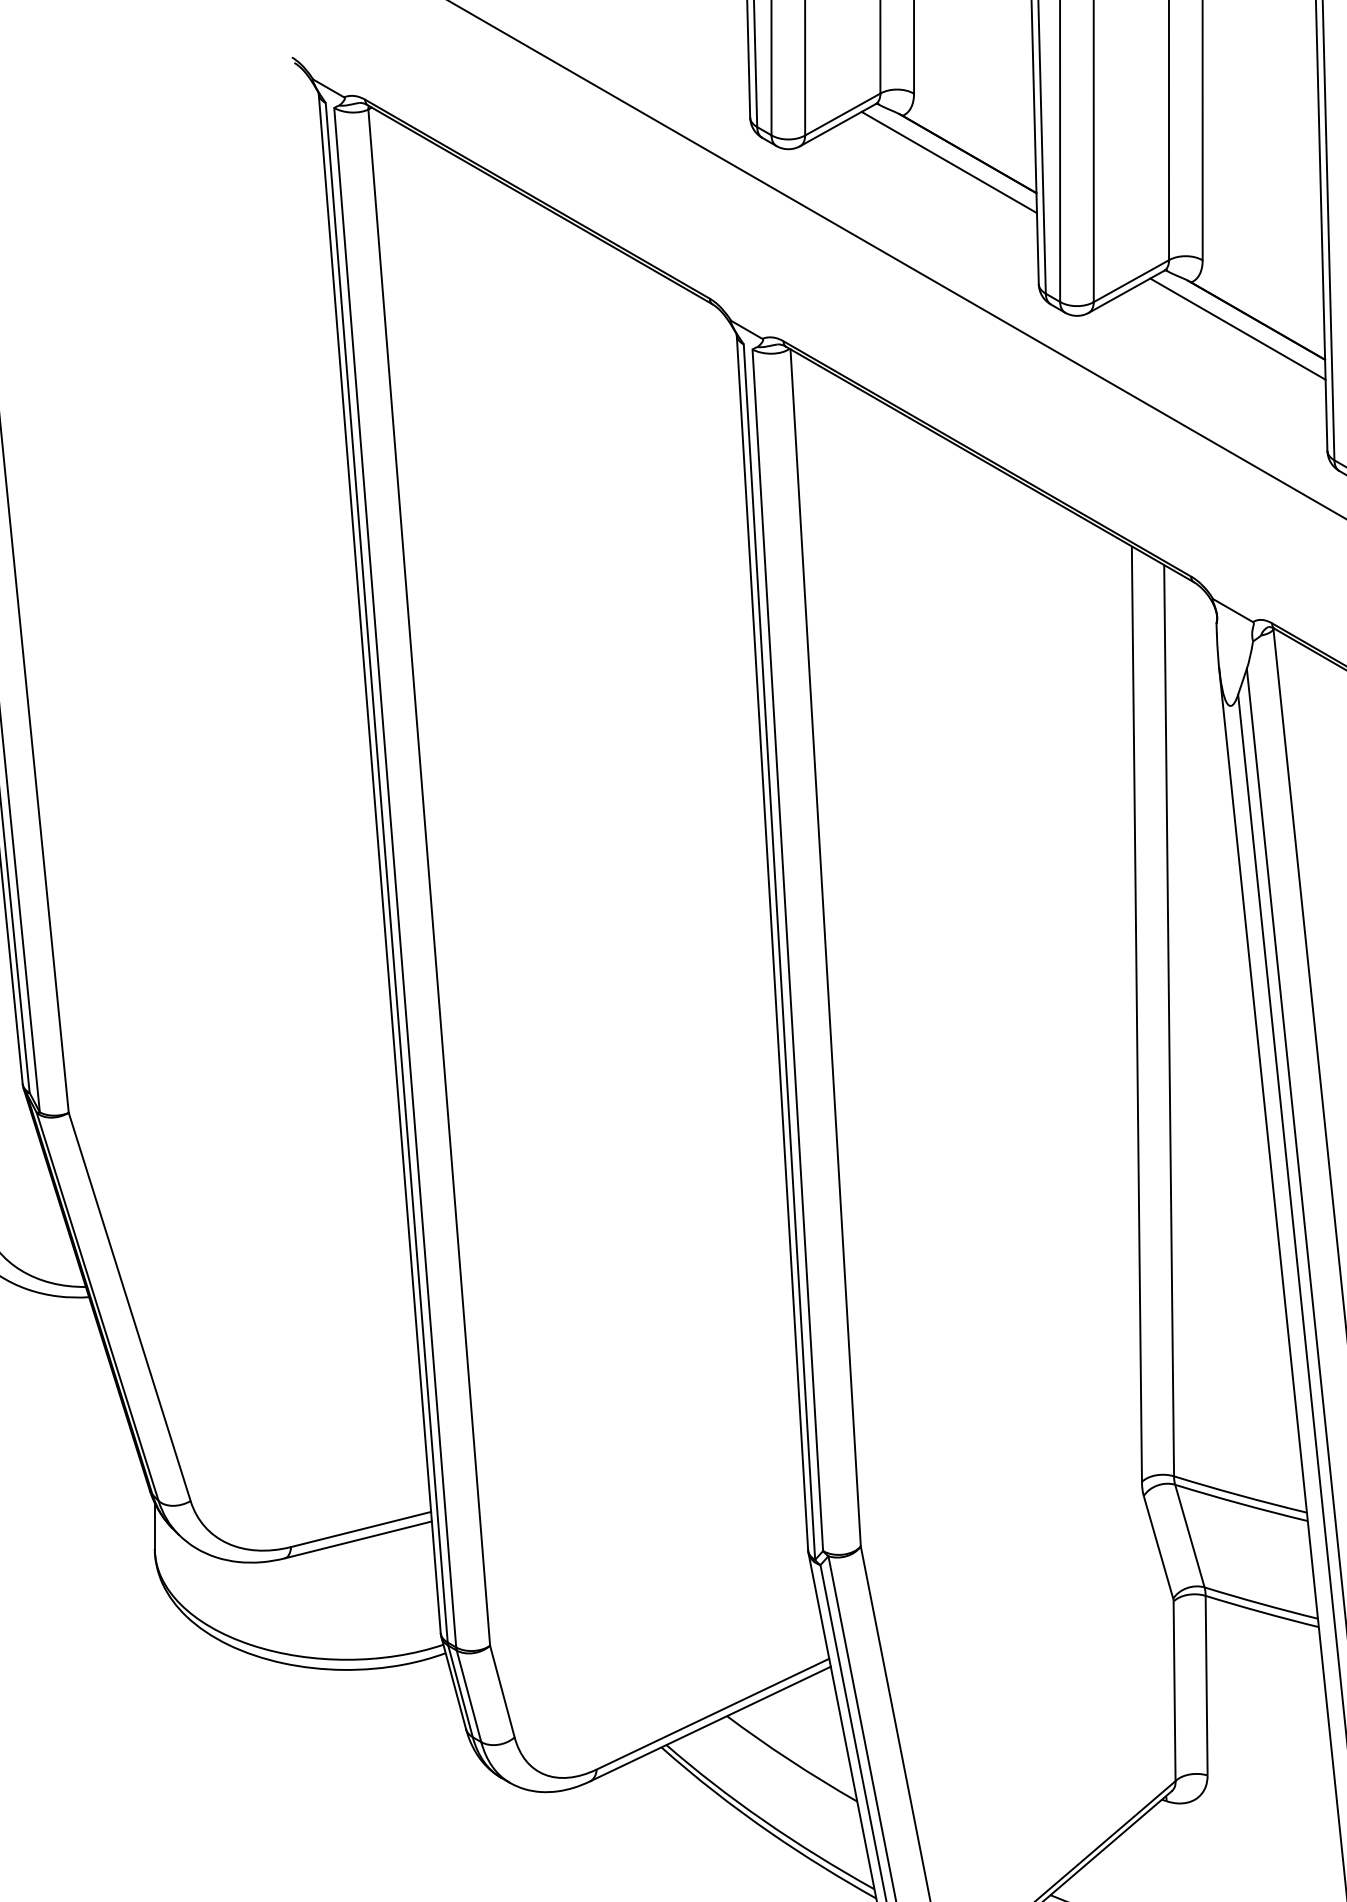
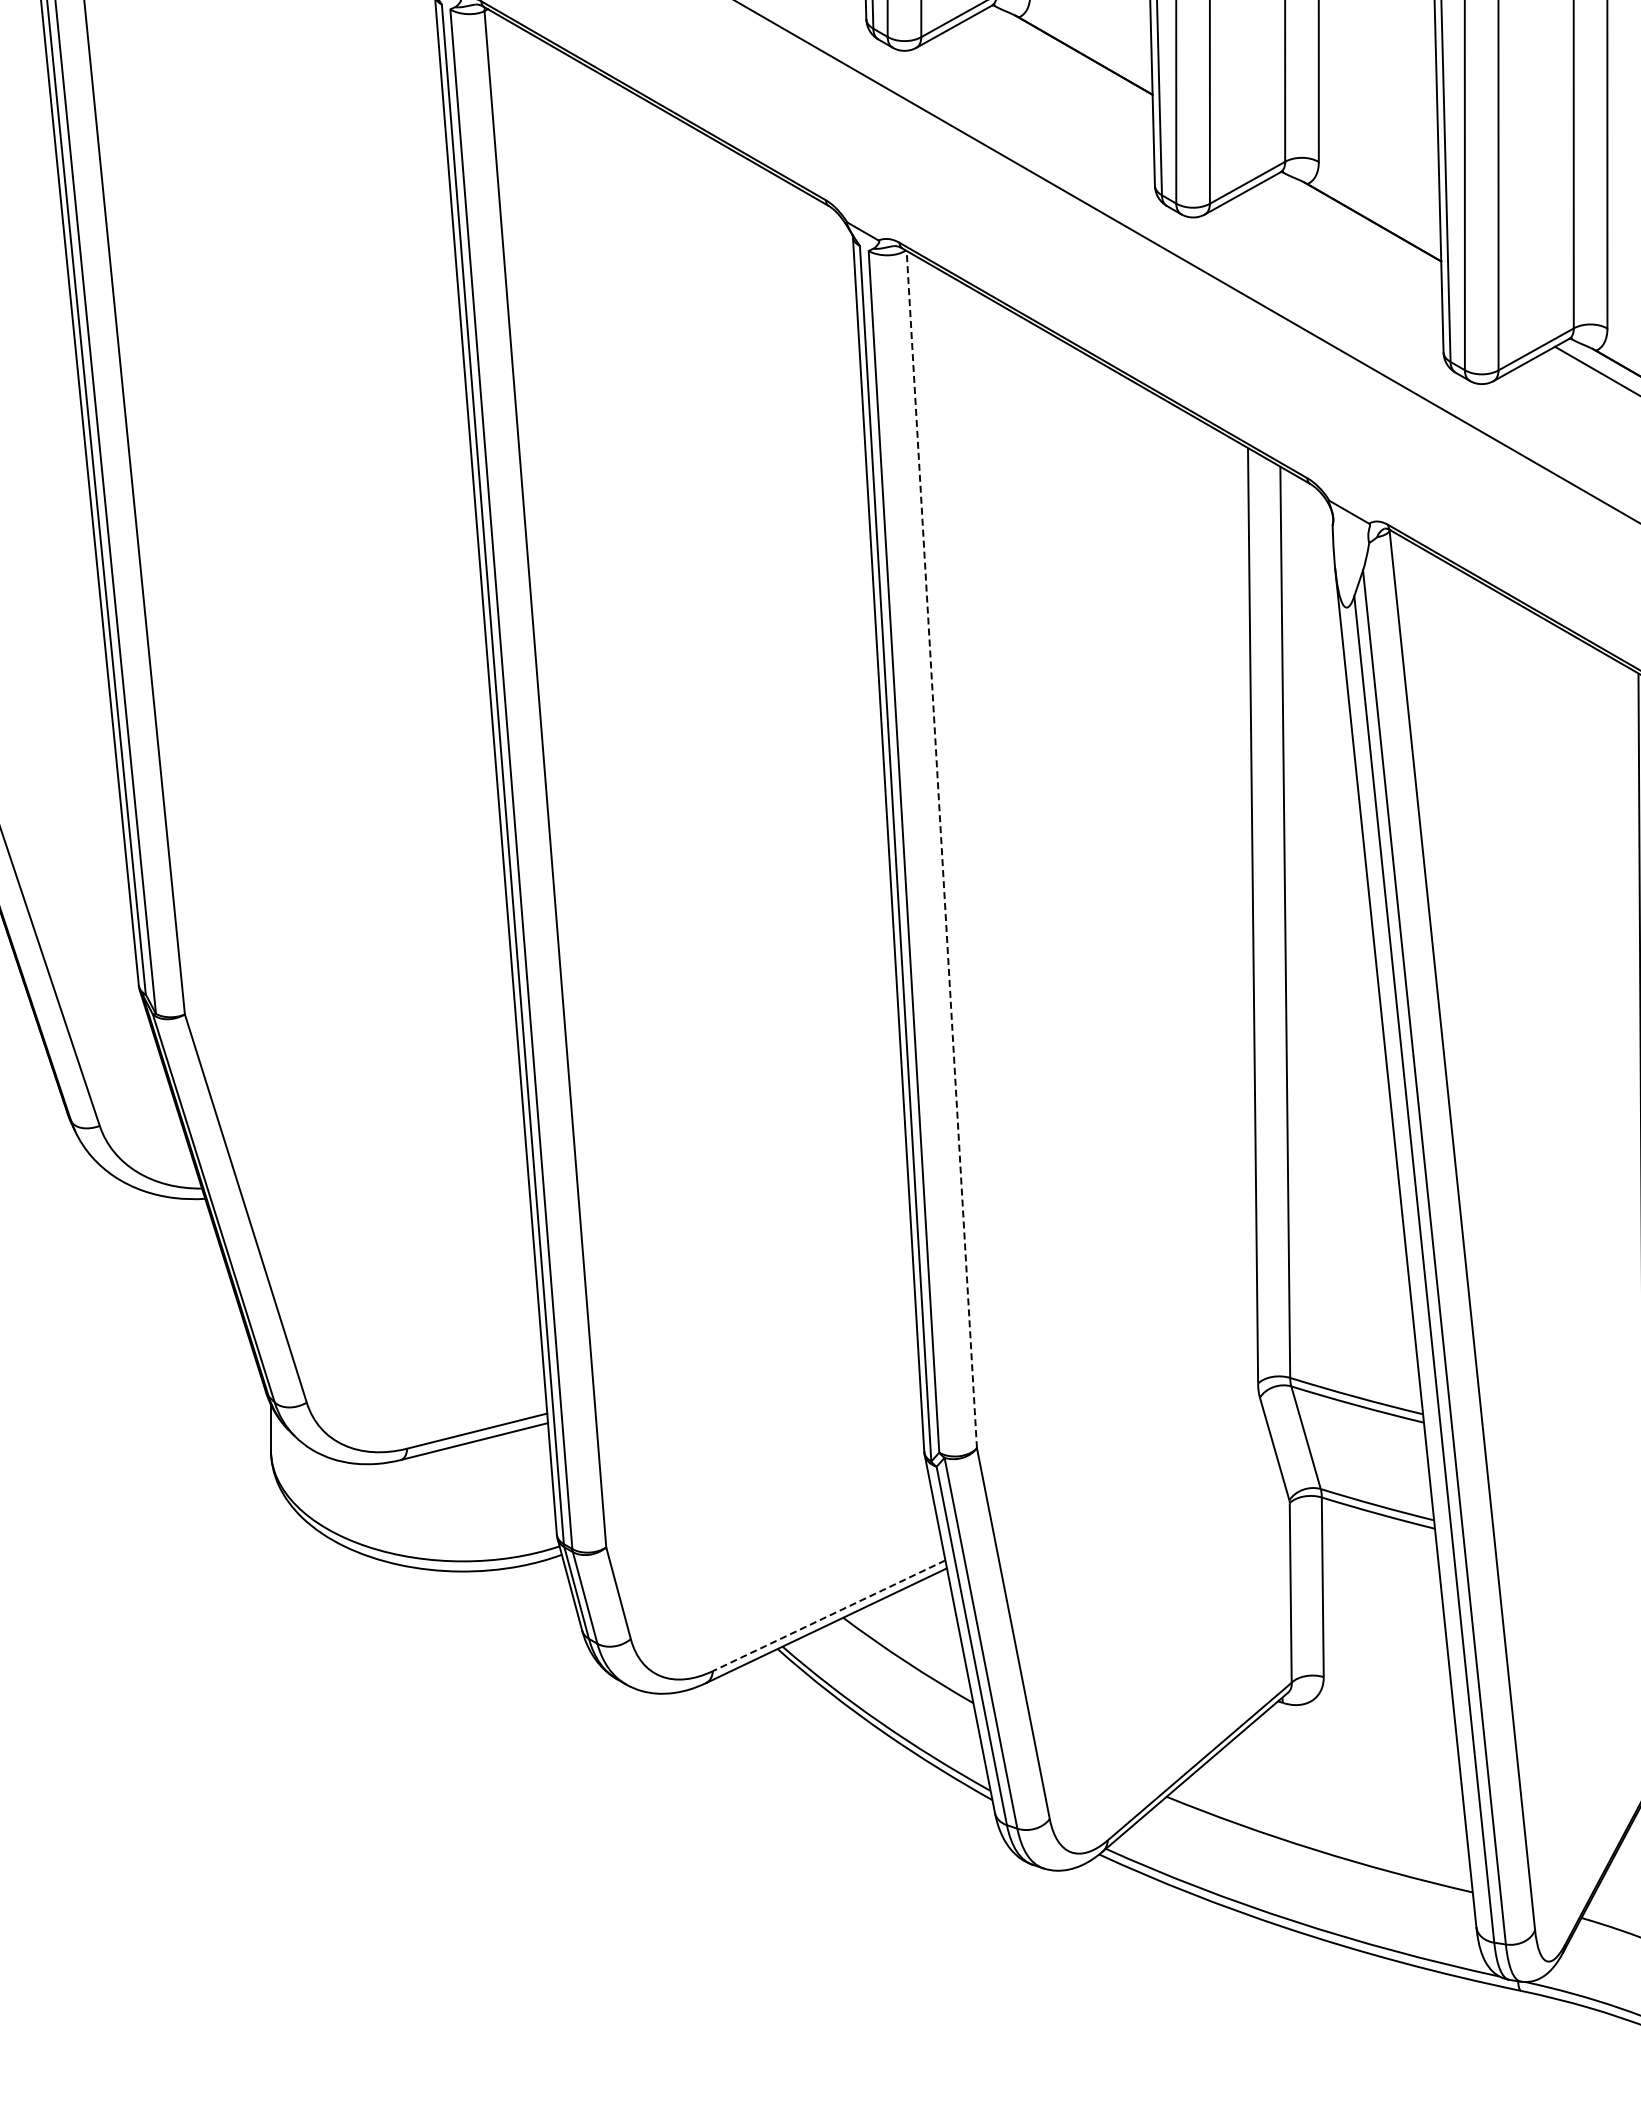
line: (949, 161) -> (1065, 63), removed
line: (1237, 328) -> (1353, 230), removed
line: (825, 947) -> (941, 849), solid -> dashed
line: (713, 1713) -> (829, 1615), solid -> dashed

